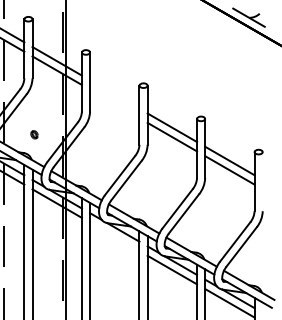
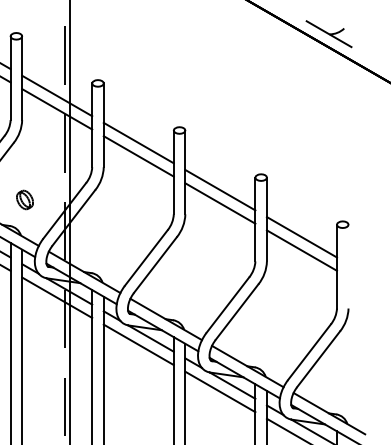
line: (114, 94) -> (138, 143), added
line: (114, 103) -> (138, 155), added
part: (34, 134) -> (24, 199), size x1.67
line: (114, 236) -> (138, 344), added

